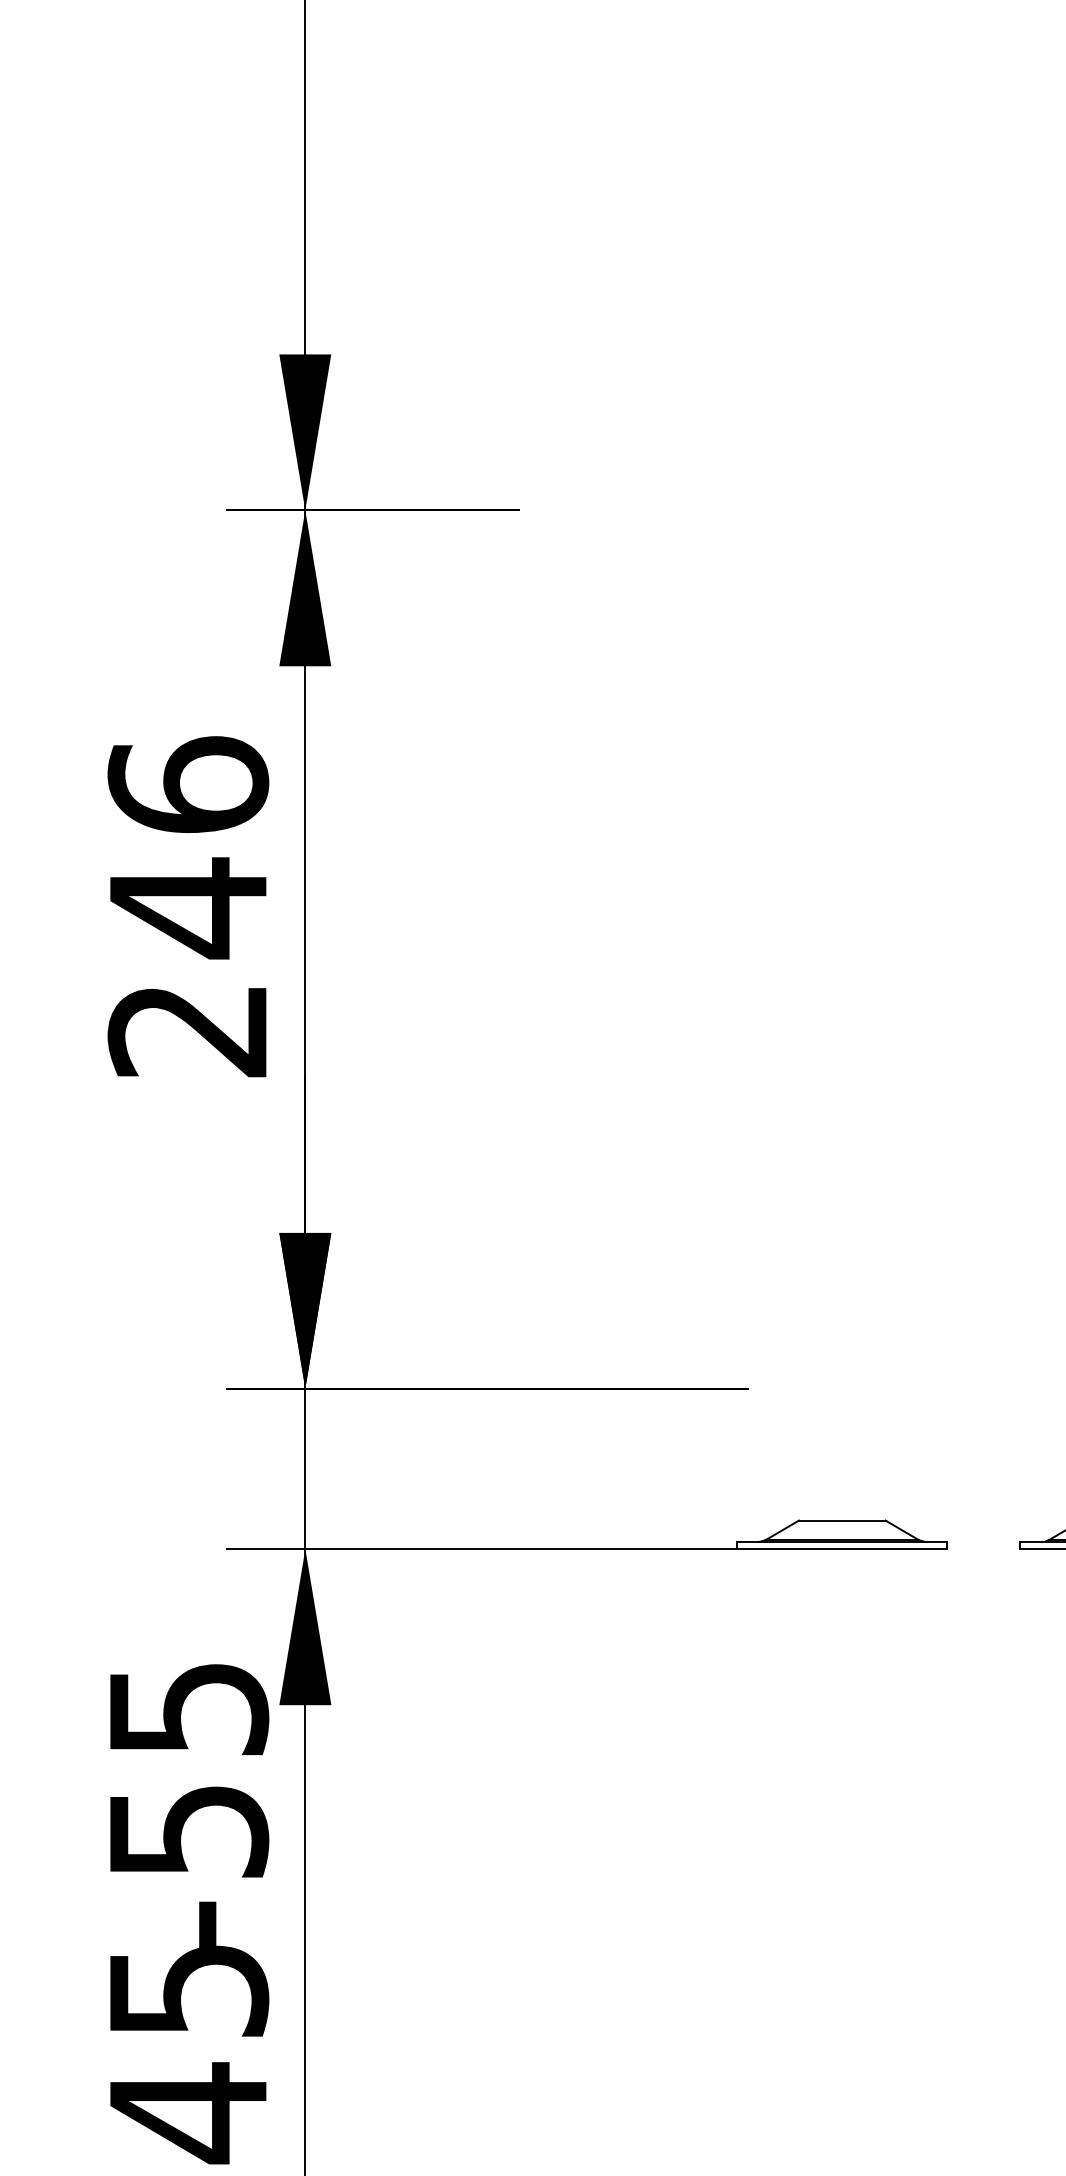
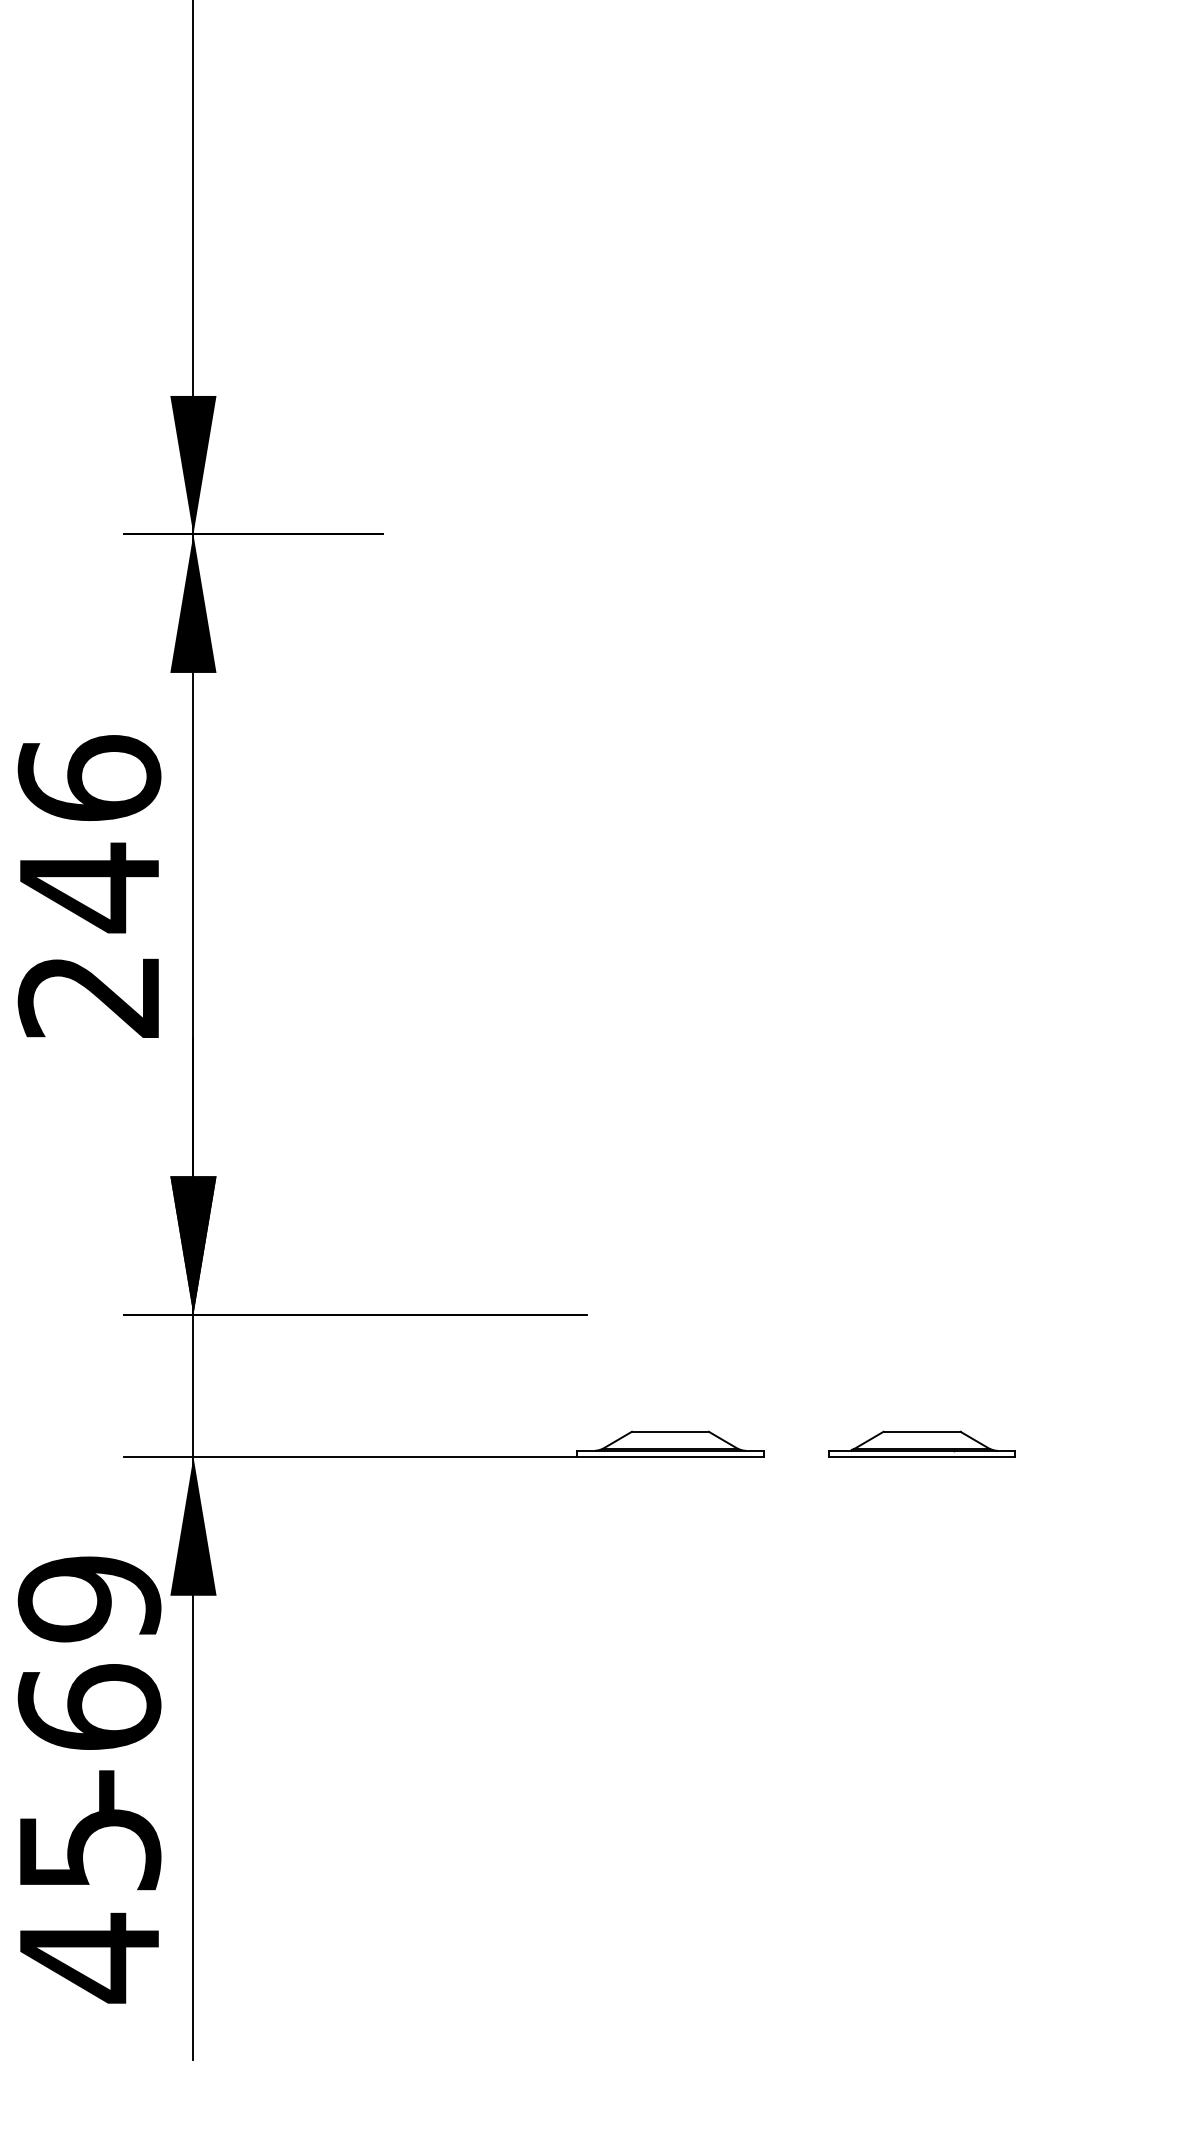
text: (188, 1769) -> (89, 1652), -55 -> -69

